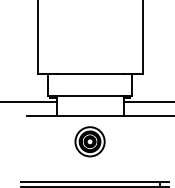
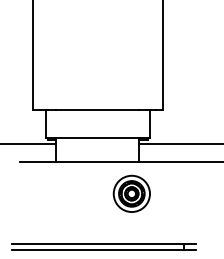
part: (89, 141) -> (131, 193), moved

